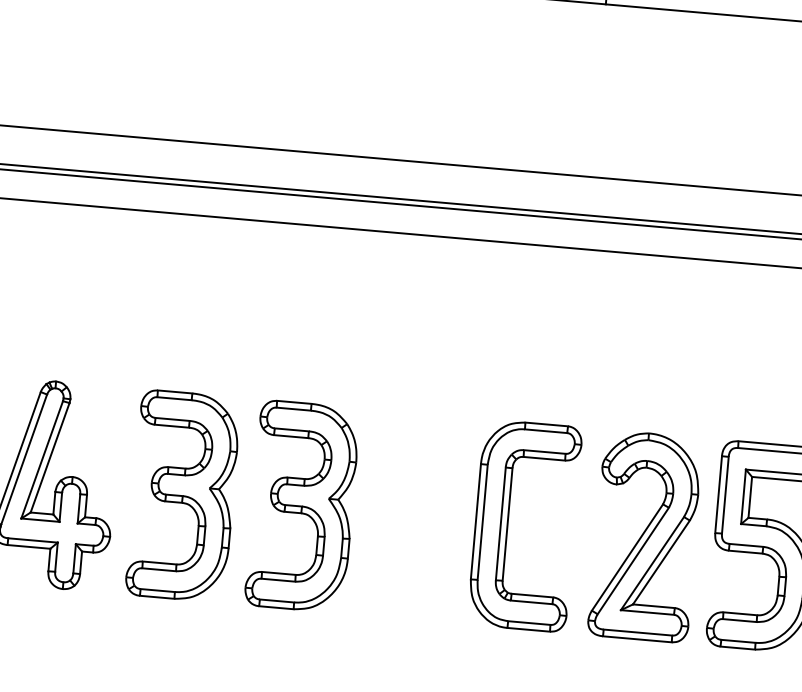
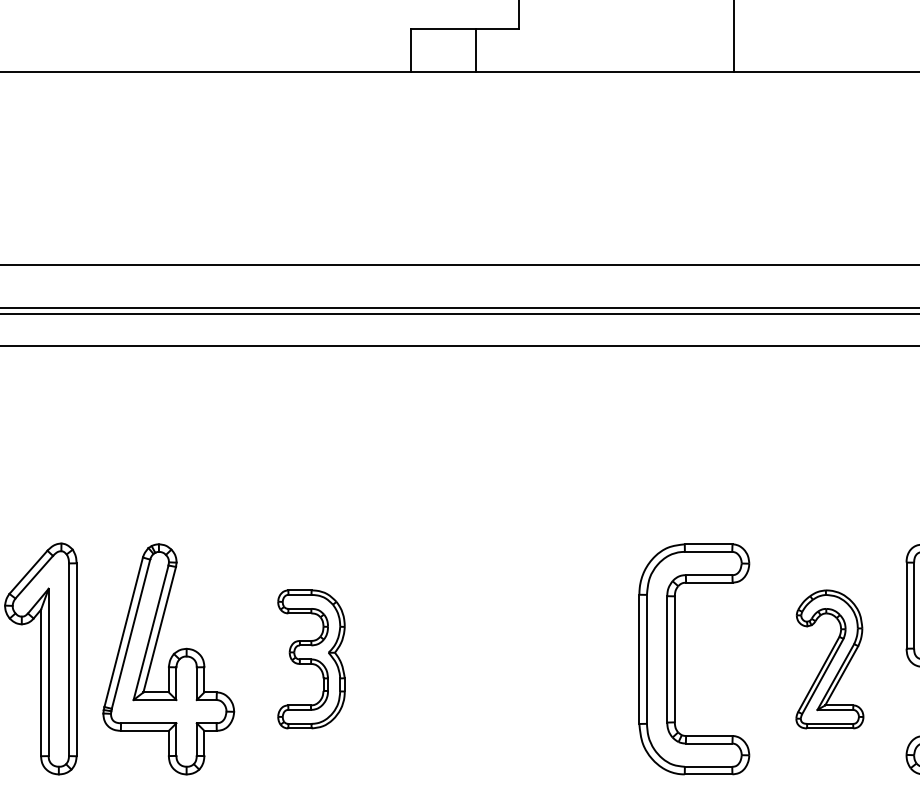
part: (183, 496) -> (311, 659), size x0.6
part: (301, 506) -> (444, 659), removed
part: (645, 536) -> (829, 659), size x0.6

